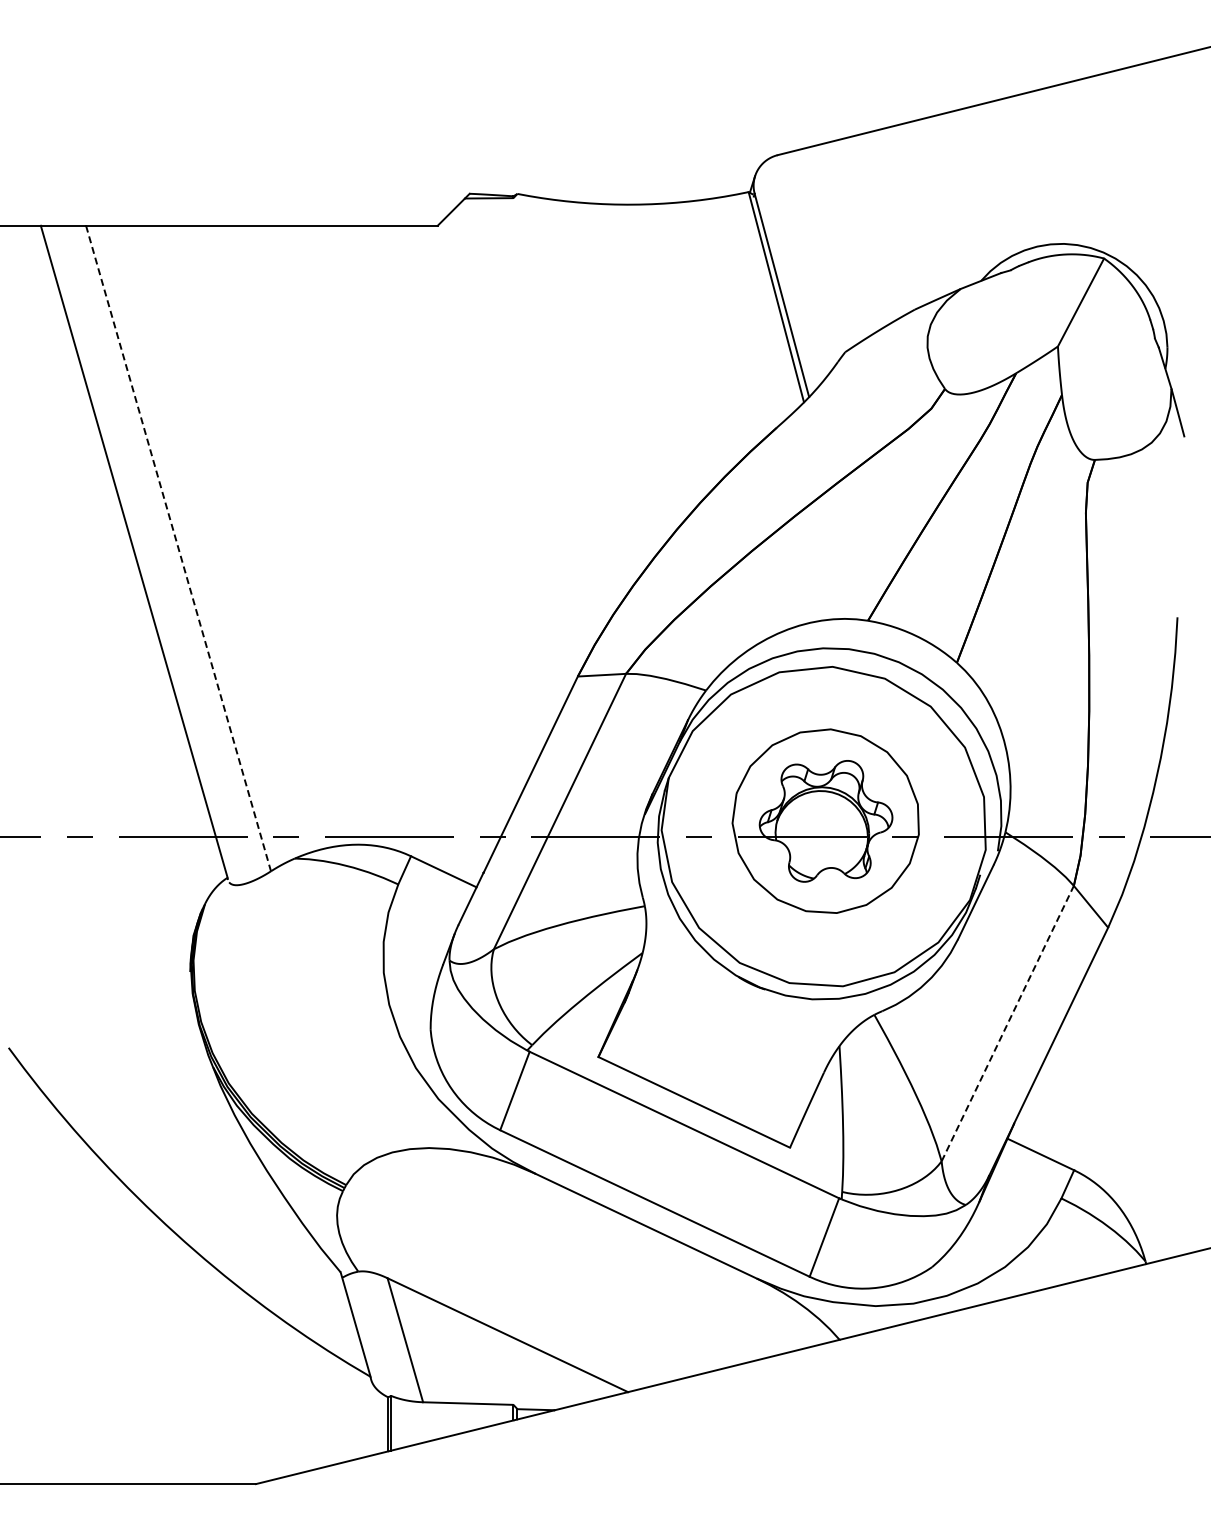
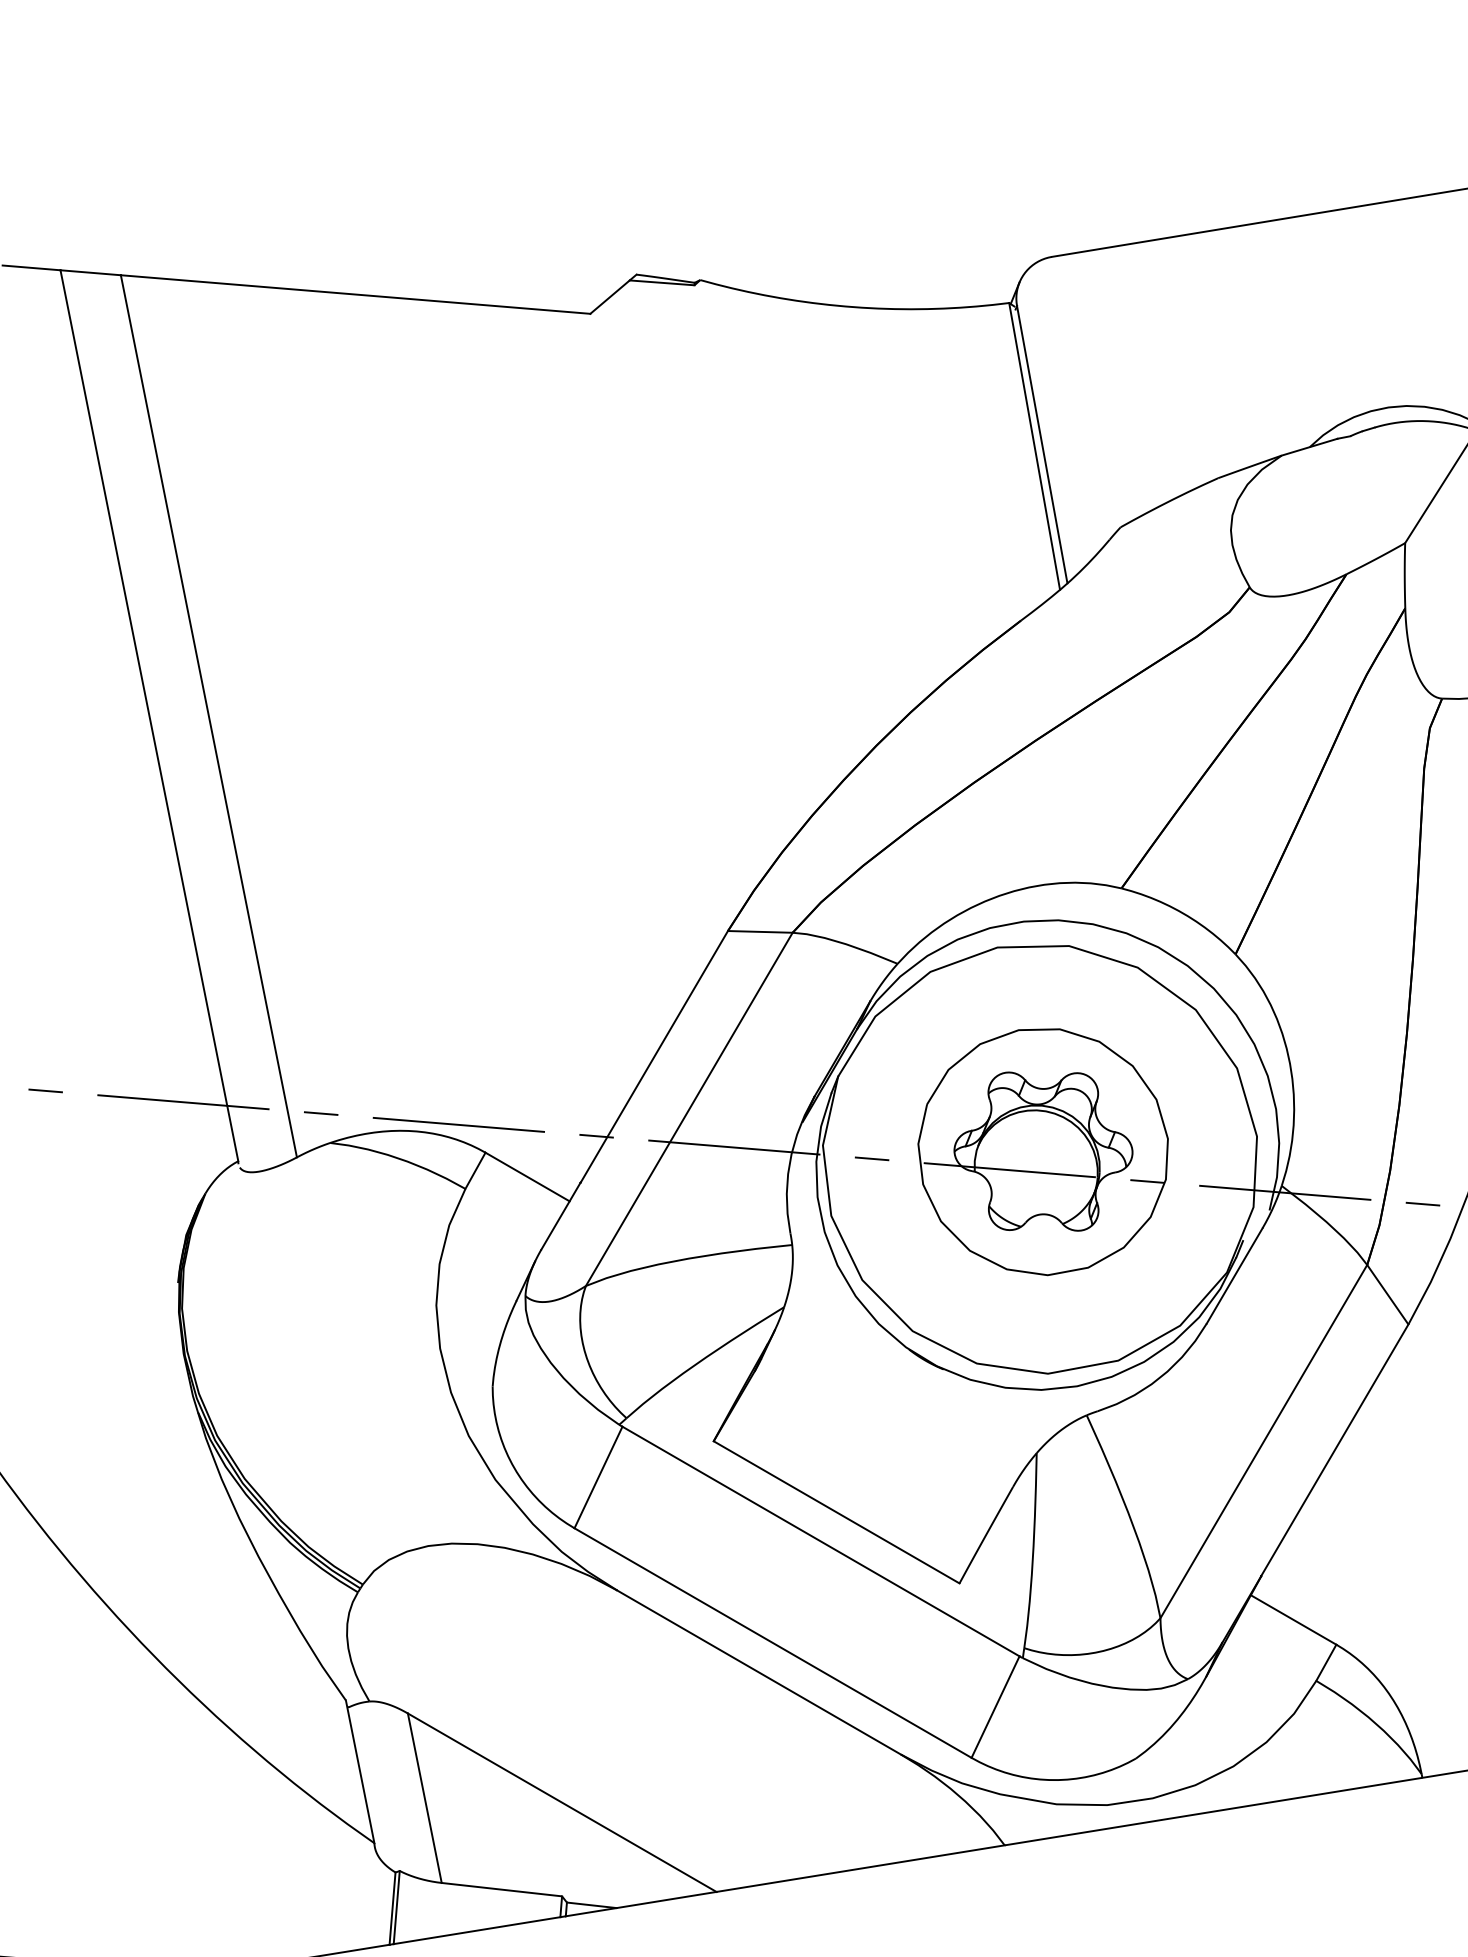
line: (178, 548) -> (208, 716), dashed -> solid
line: (1007, 1023) -> (1263, 1441), dashed -> solid

